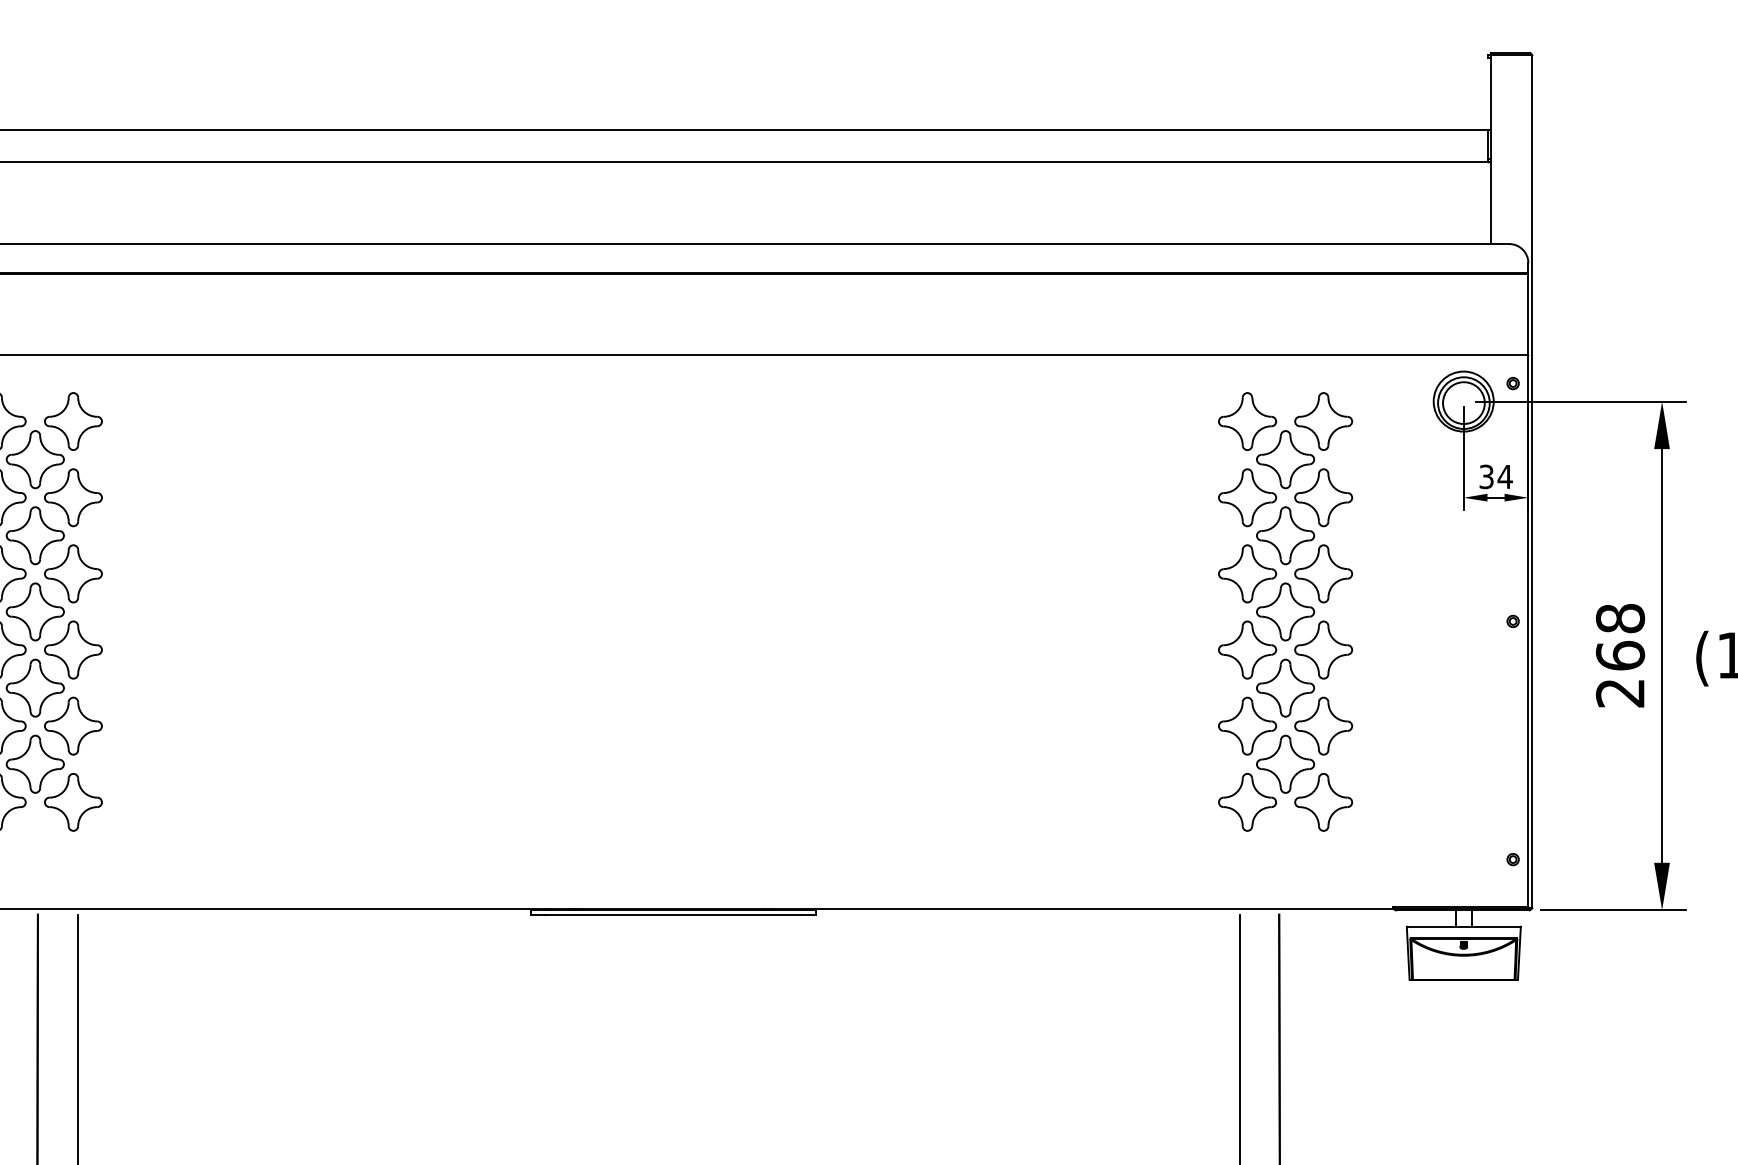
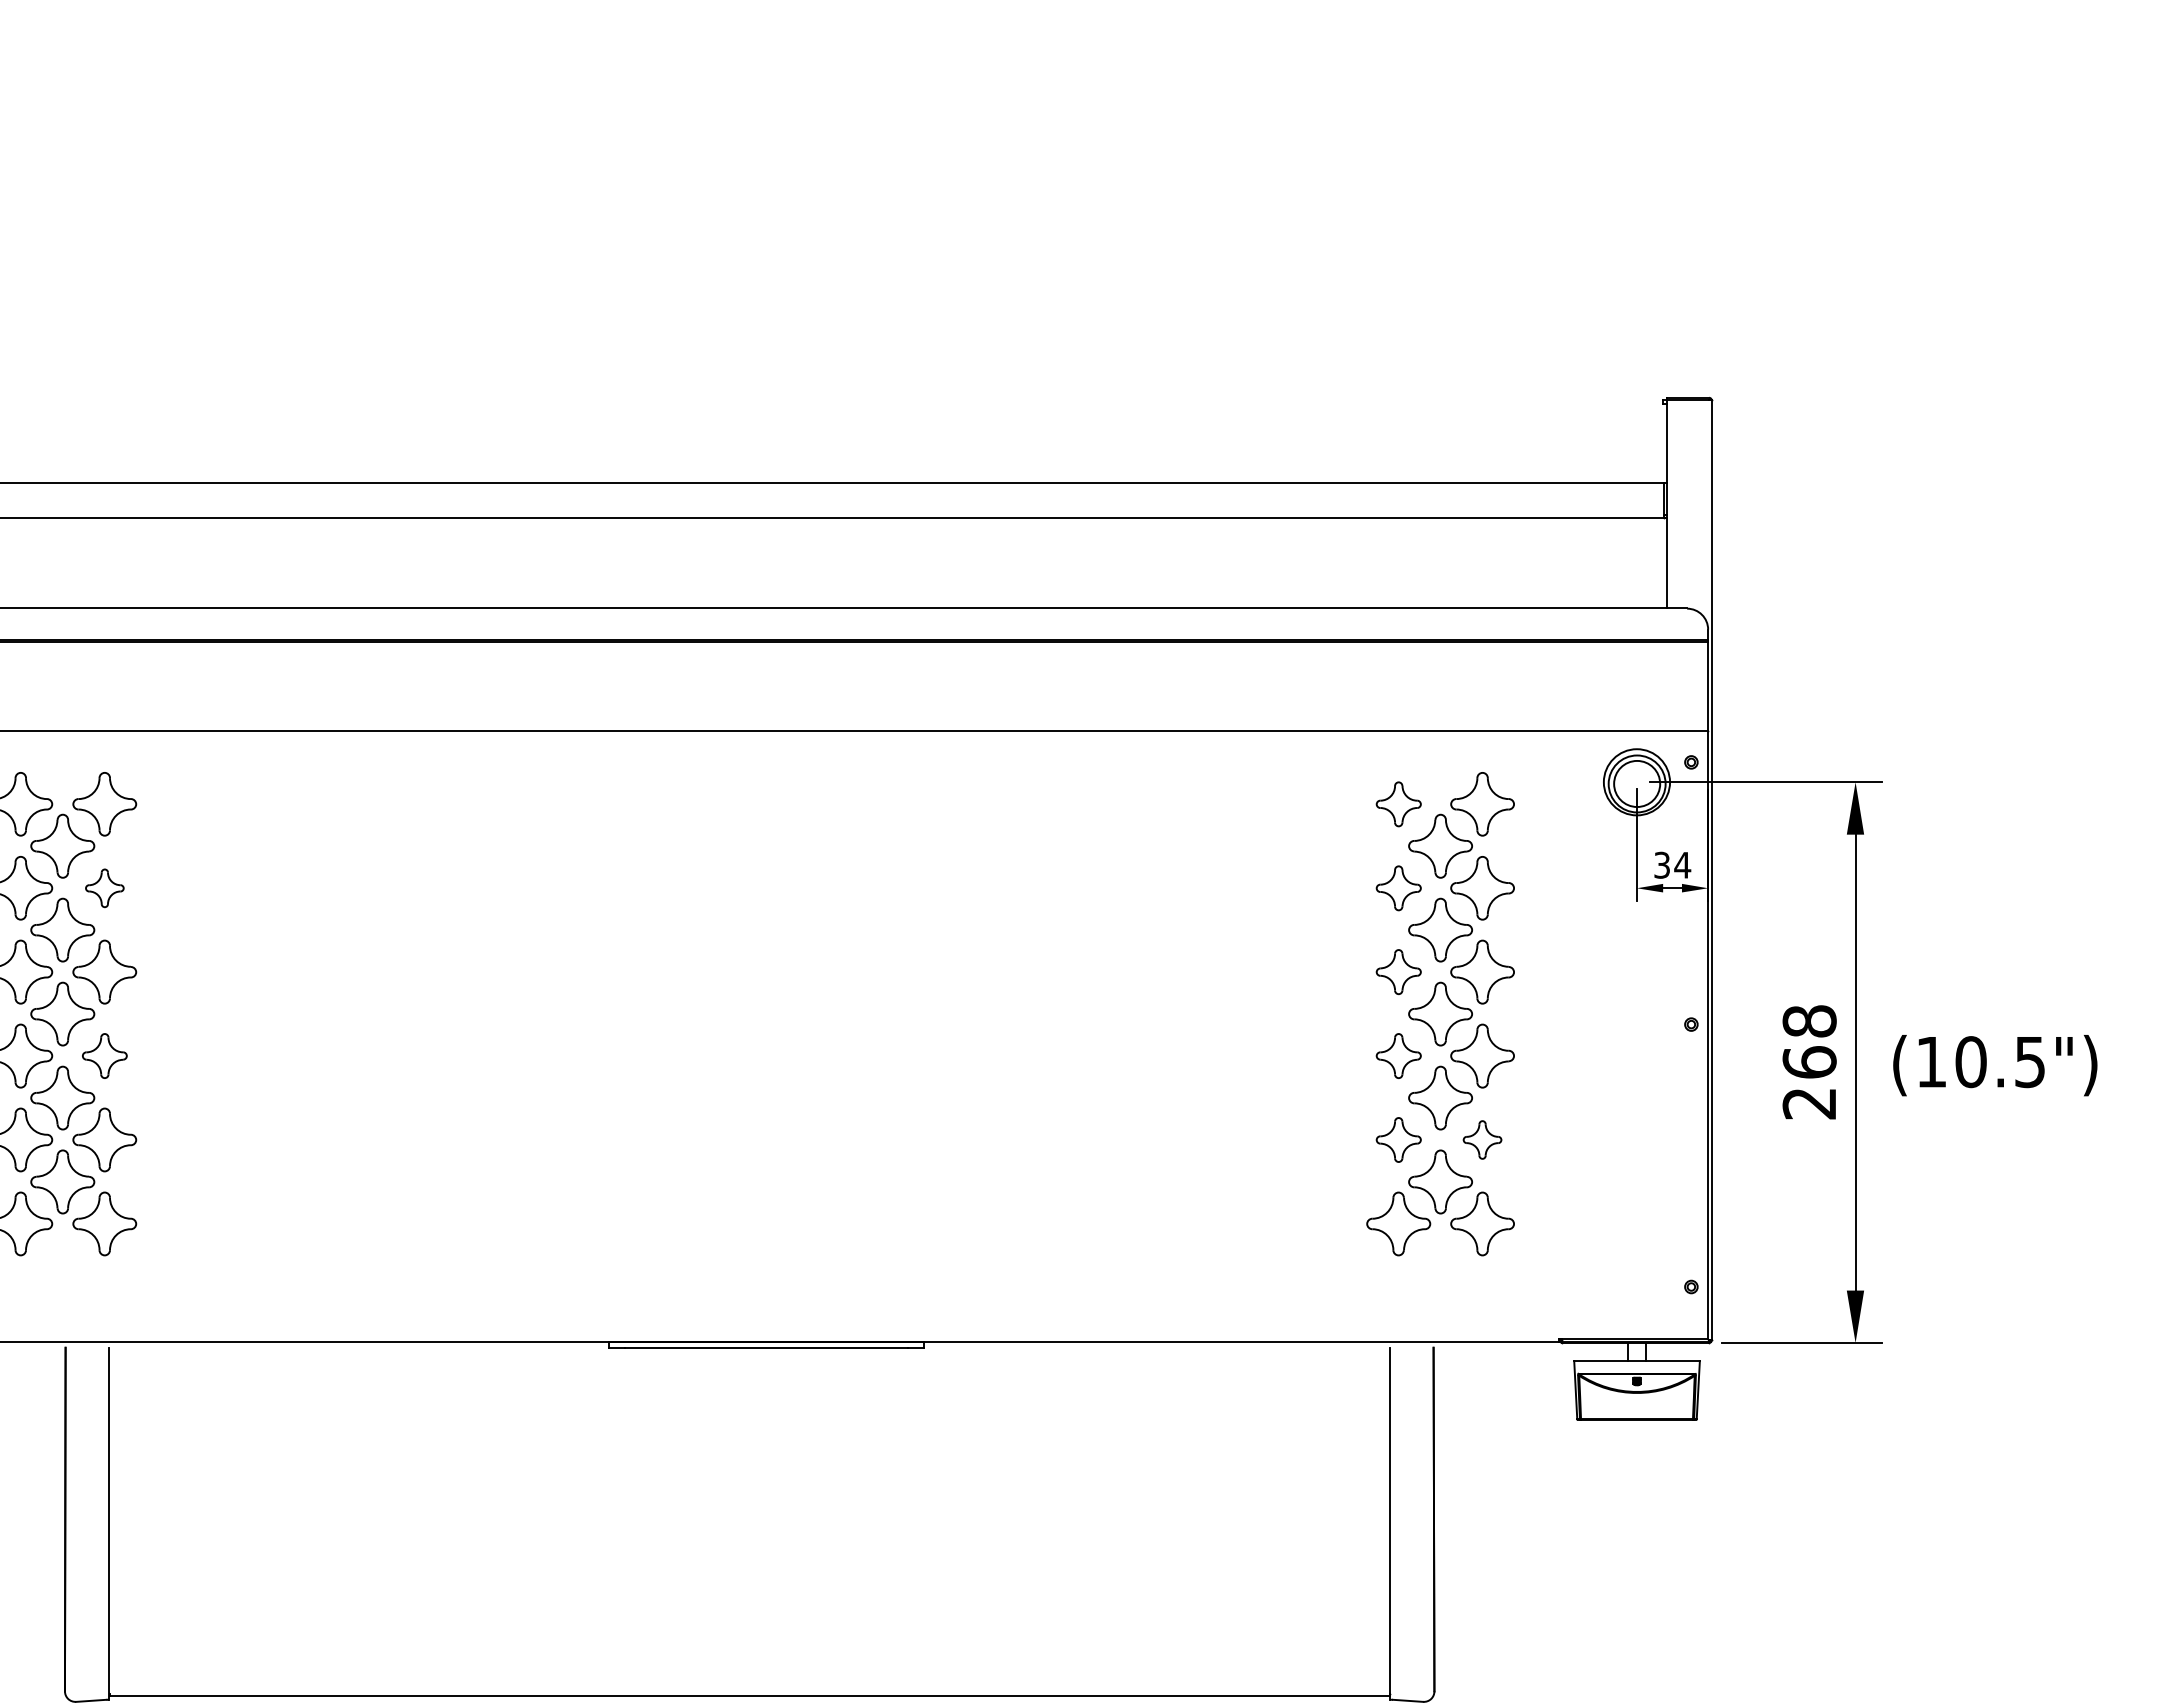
part: (1247, 421) -> (1398, 804), size x0.7
part: (73, 497) -> (104, 888), size x0.6
part: (1247, 497) -> (1398, 888), size x0.7
part: (1247, 573) -> (1398, 971), size x0.7
part: (73, 649) -> (104, 1055), size x0.7
part: (1247, 649) -> (1398, 1055), size x0.7
part: (1247, 725) -> (1398, 1139), size x0.7
part: (1323, 725) -> (1482, 1139), size x0.6

